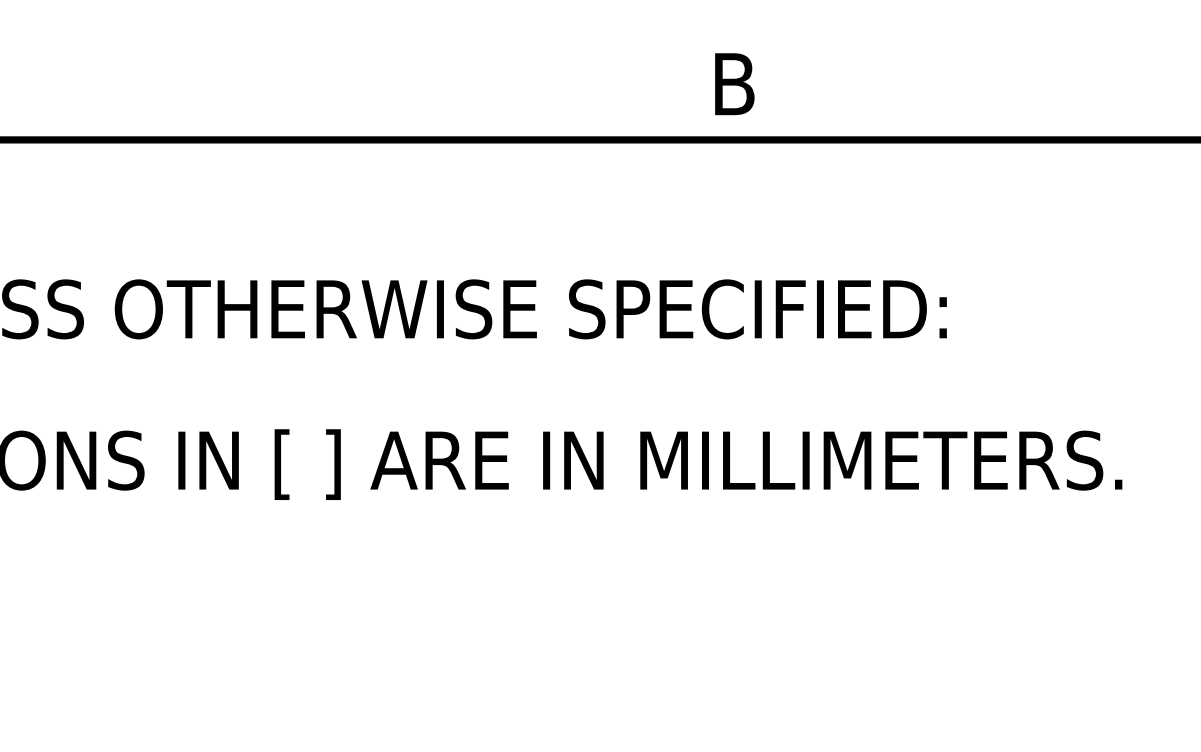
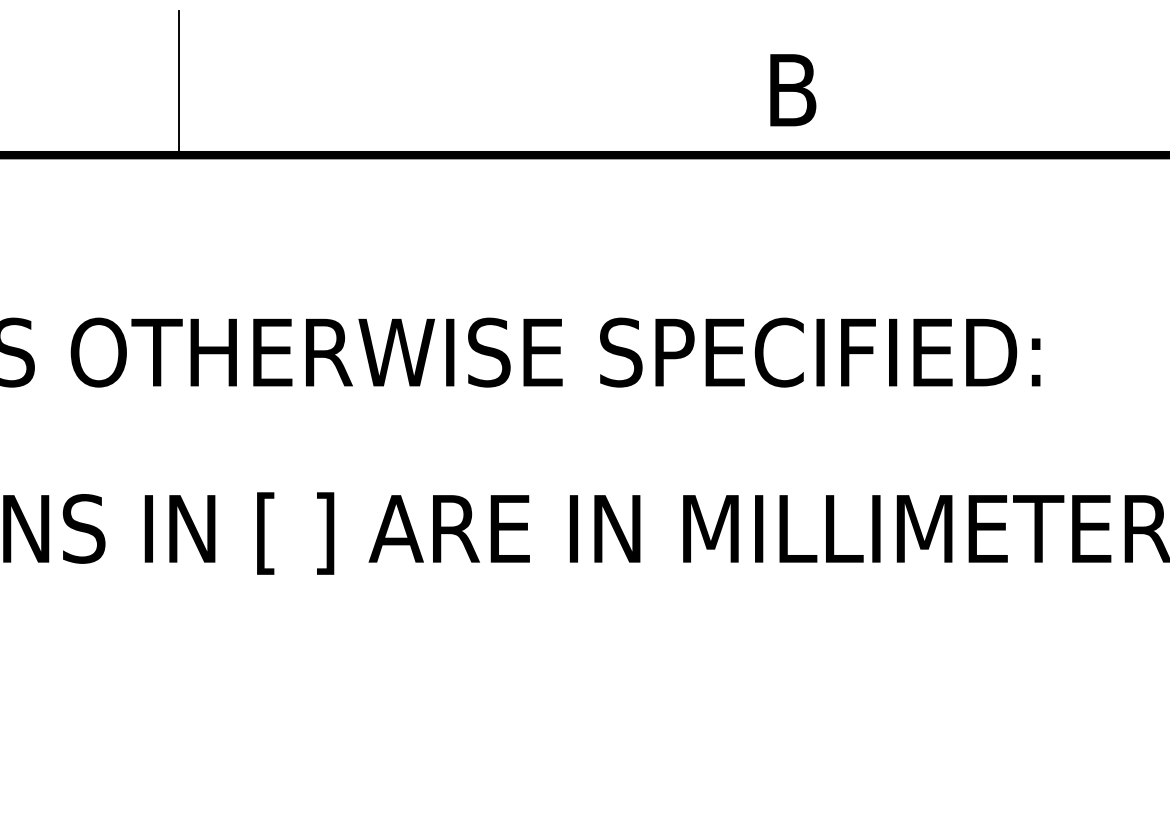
line: (207, 77) -> (178, 82), added

